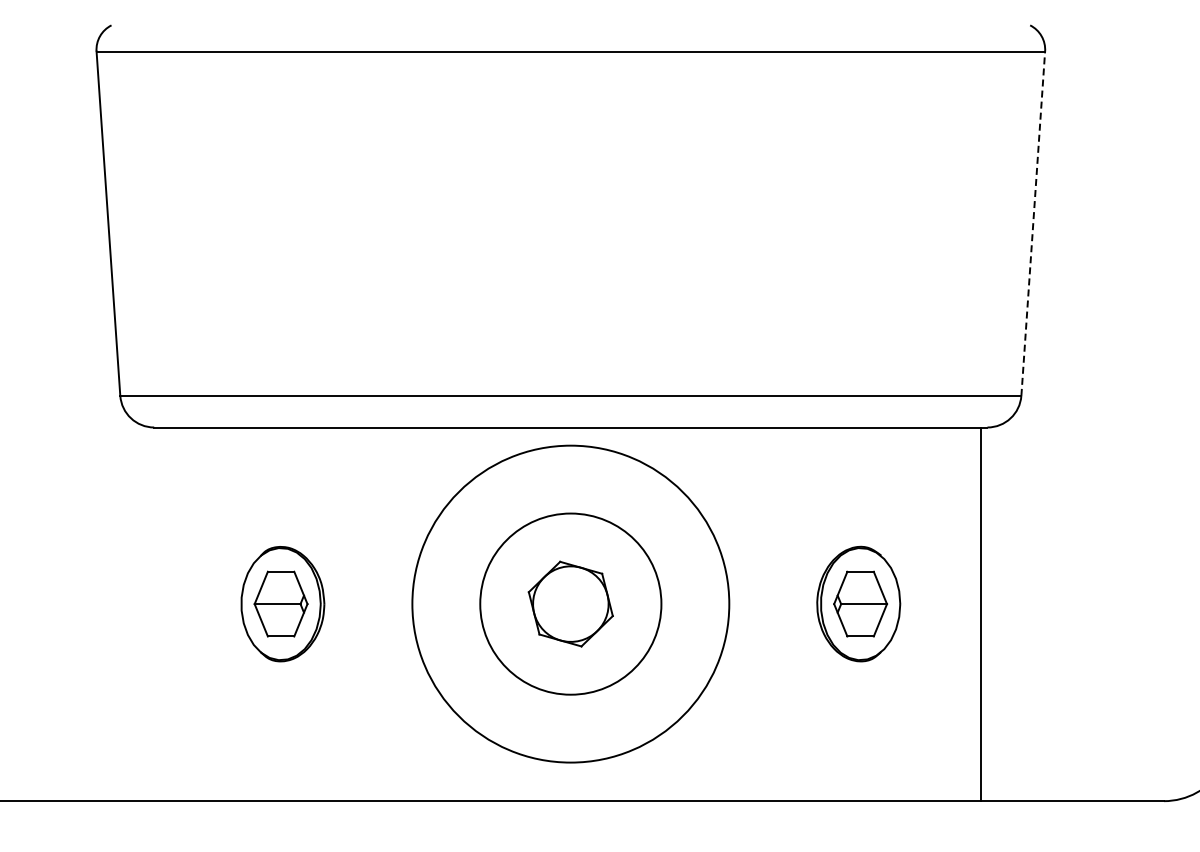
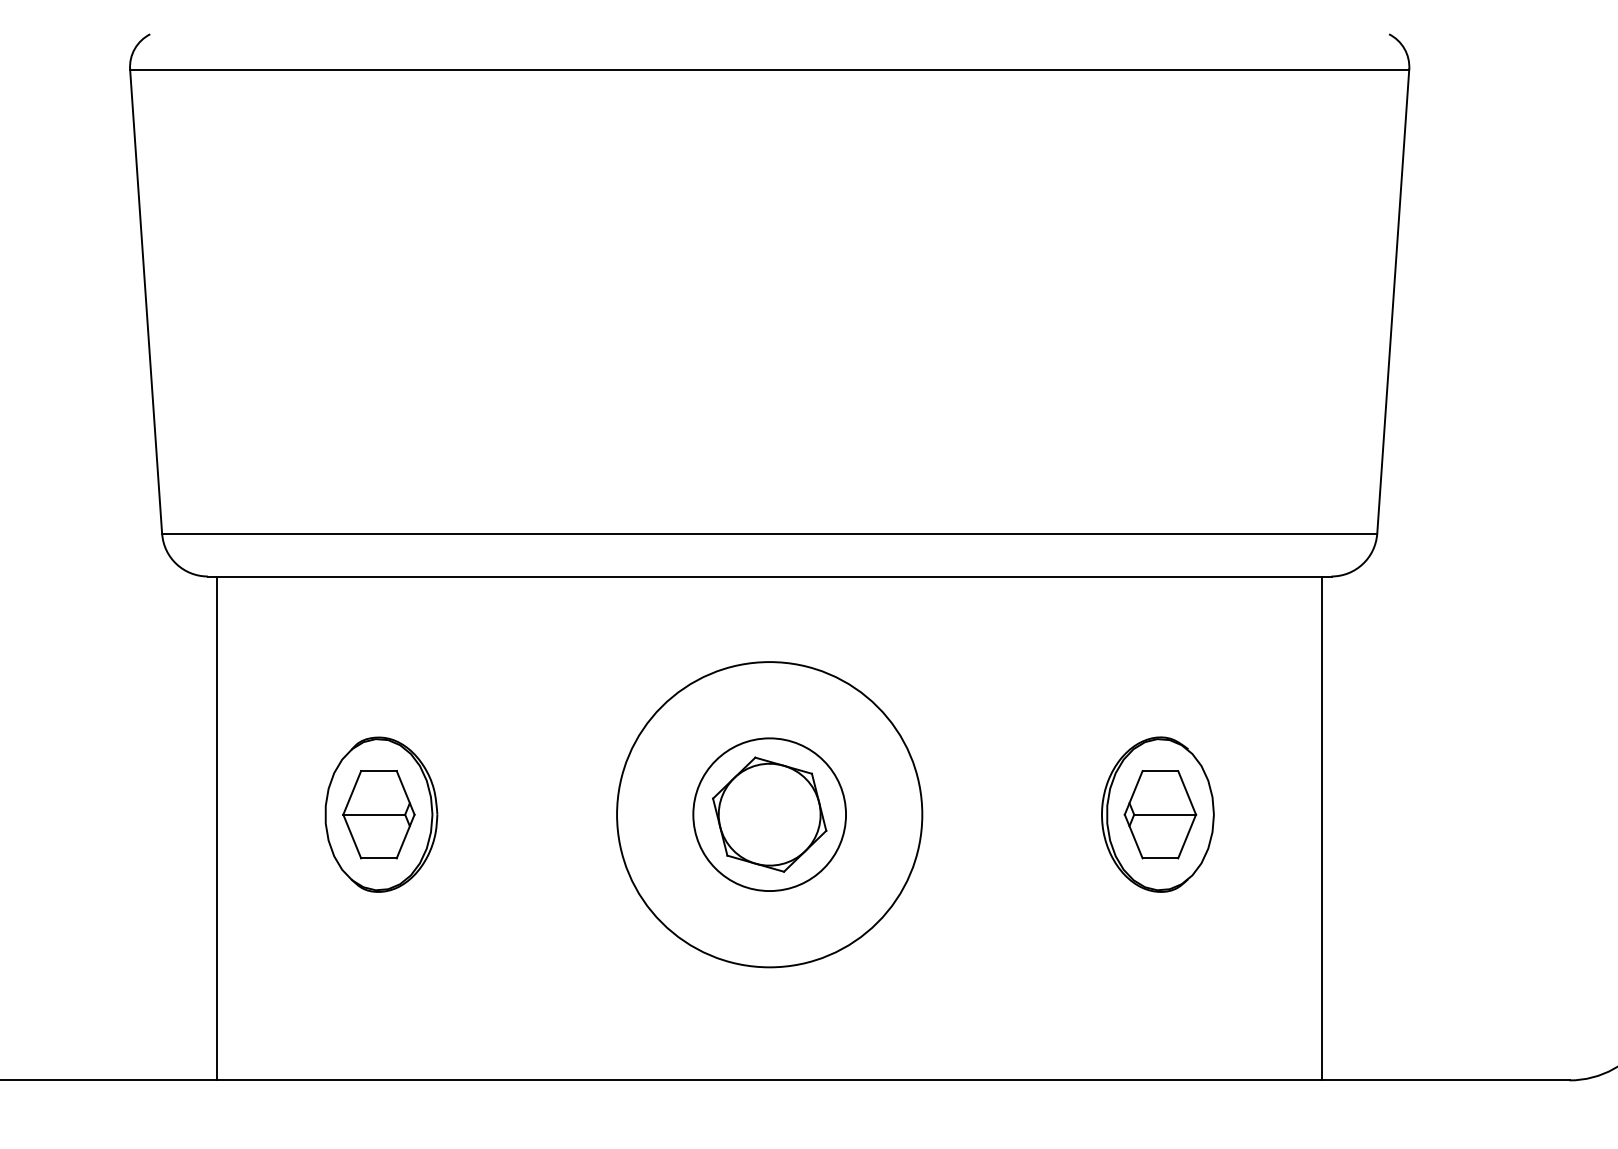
line: (1033, 223) -> (1393, 301), dashed -> solid
circle: (570, 603) -> (769, 813), size x0.62
circle: (570, 603) -> (769, 813), size x0.71
line: (161, 614) -> (217, 828), added

